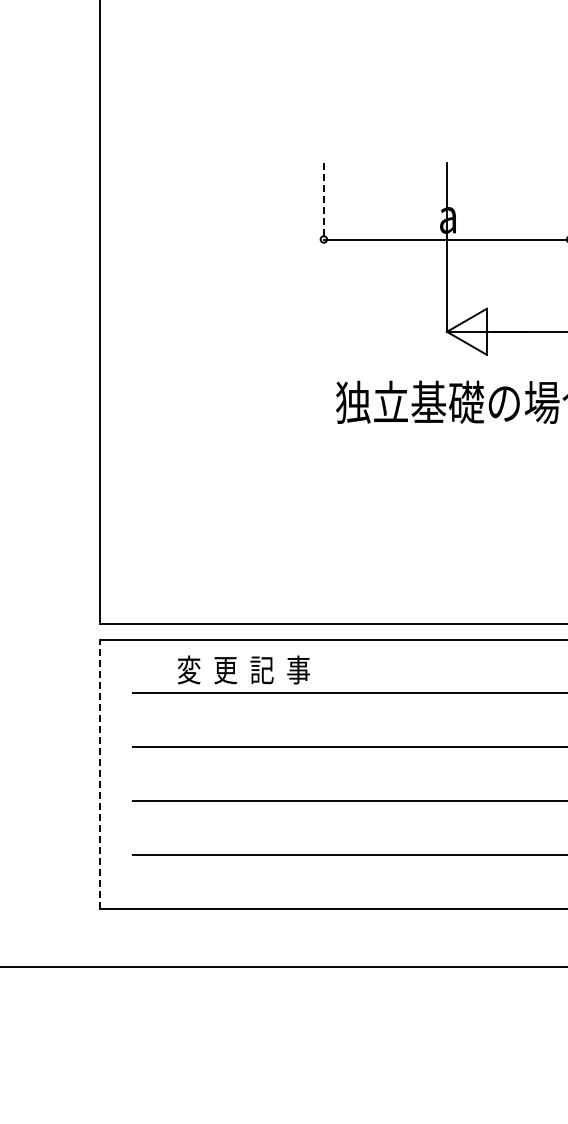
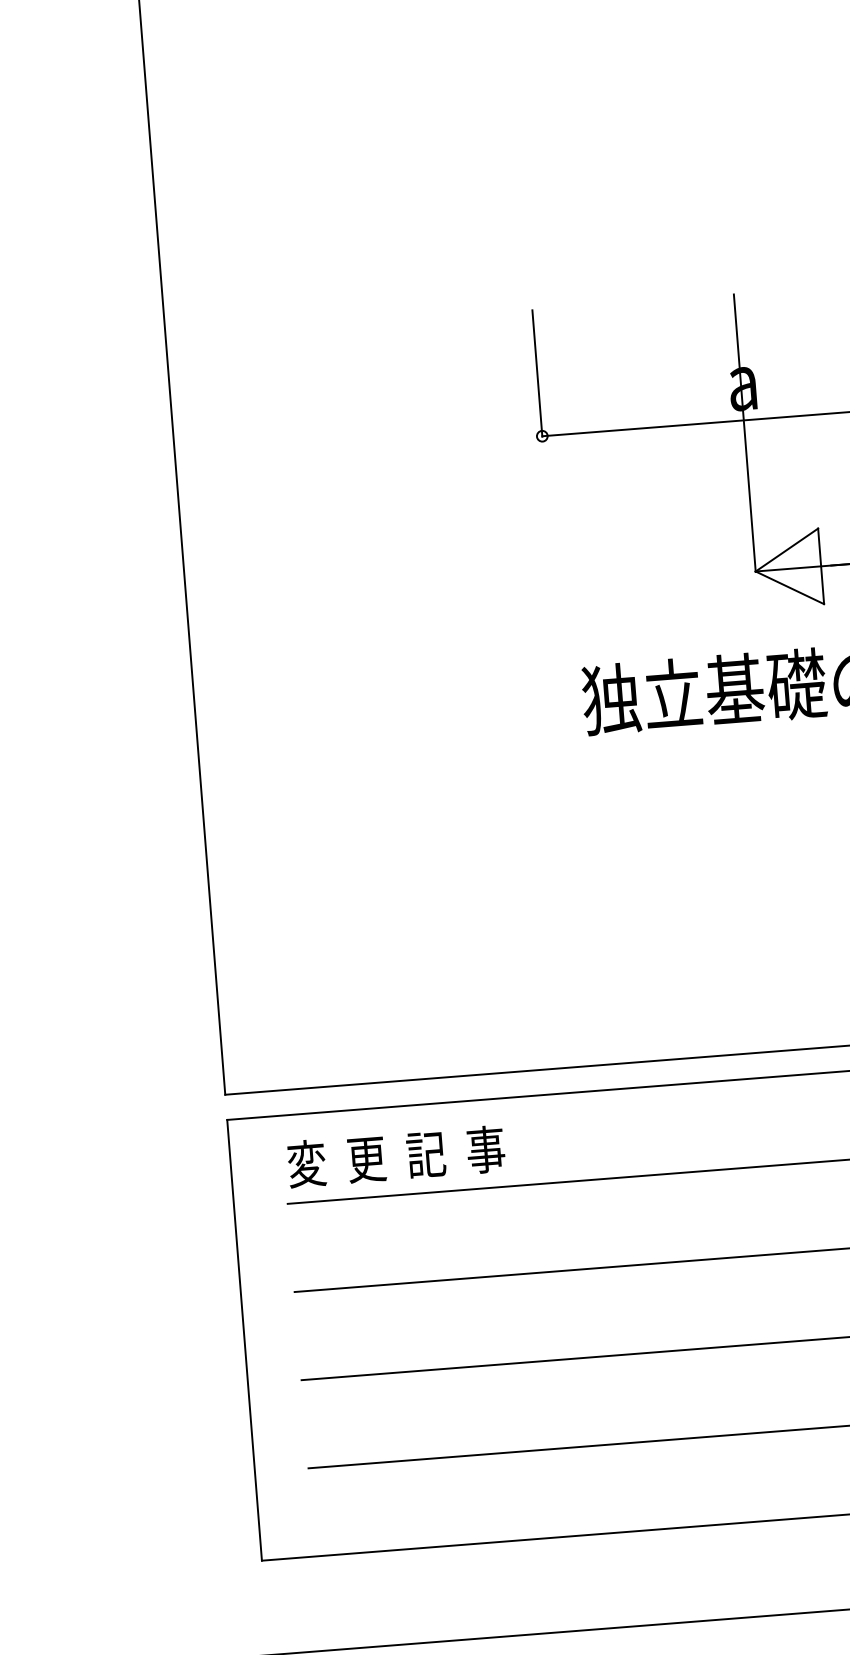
line: (323, 201) -> (536, 374), dashed -> solid
text: (243, 669) -> (395, 1155), moved
line: (99, 774) -> (243, 1340), dashed -> solid

